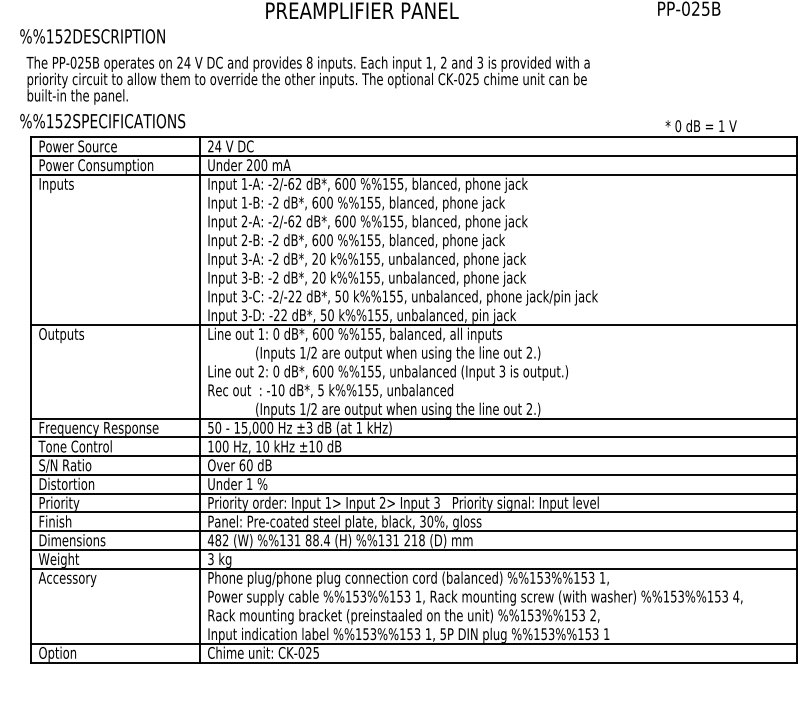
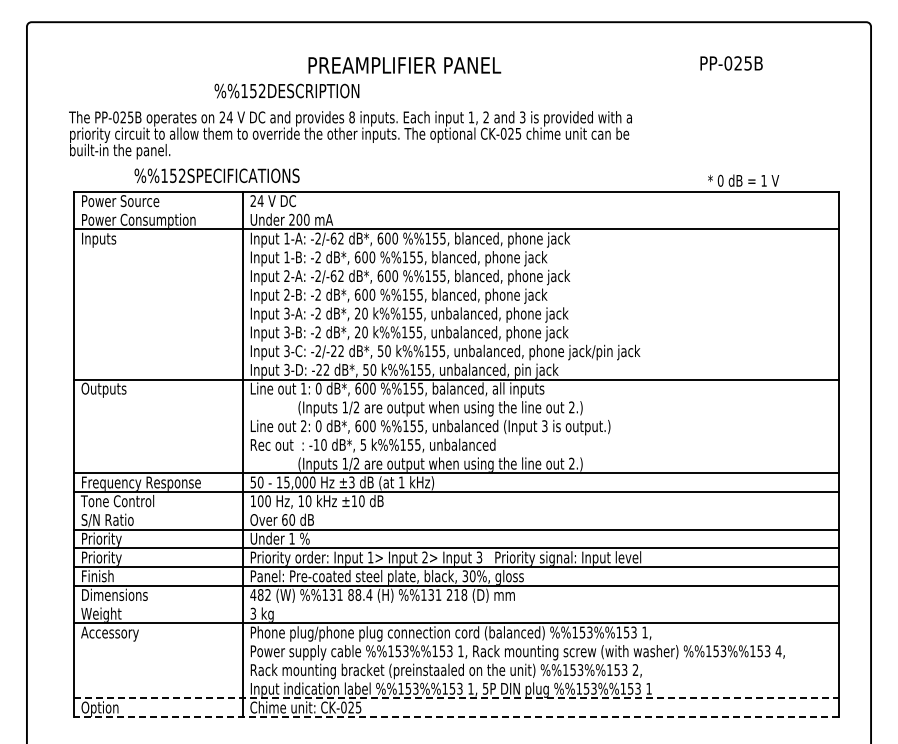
text: (92, 35) -> (286, 90), moved
text: (102, 120) -> (216, 175), moved
line: (414, 155) -> (456, 210), removed
line: (414, 455) -> (456, 510), removed
text: (67, 484) -> (109, 539), Distortion -> Priority
line: (414, 549) -> (456, 604), removed
line: (414, 643) -> (456, 698), solid -> dashed
line: (414, 662) -> (456, 717), solid -> dashed

